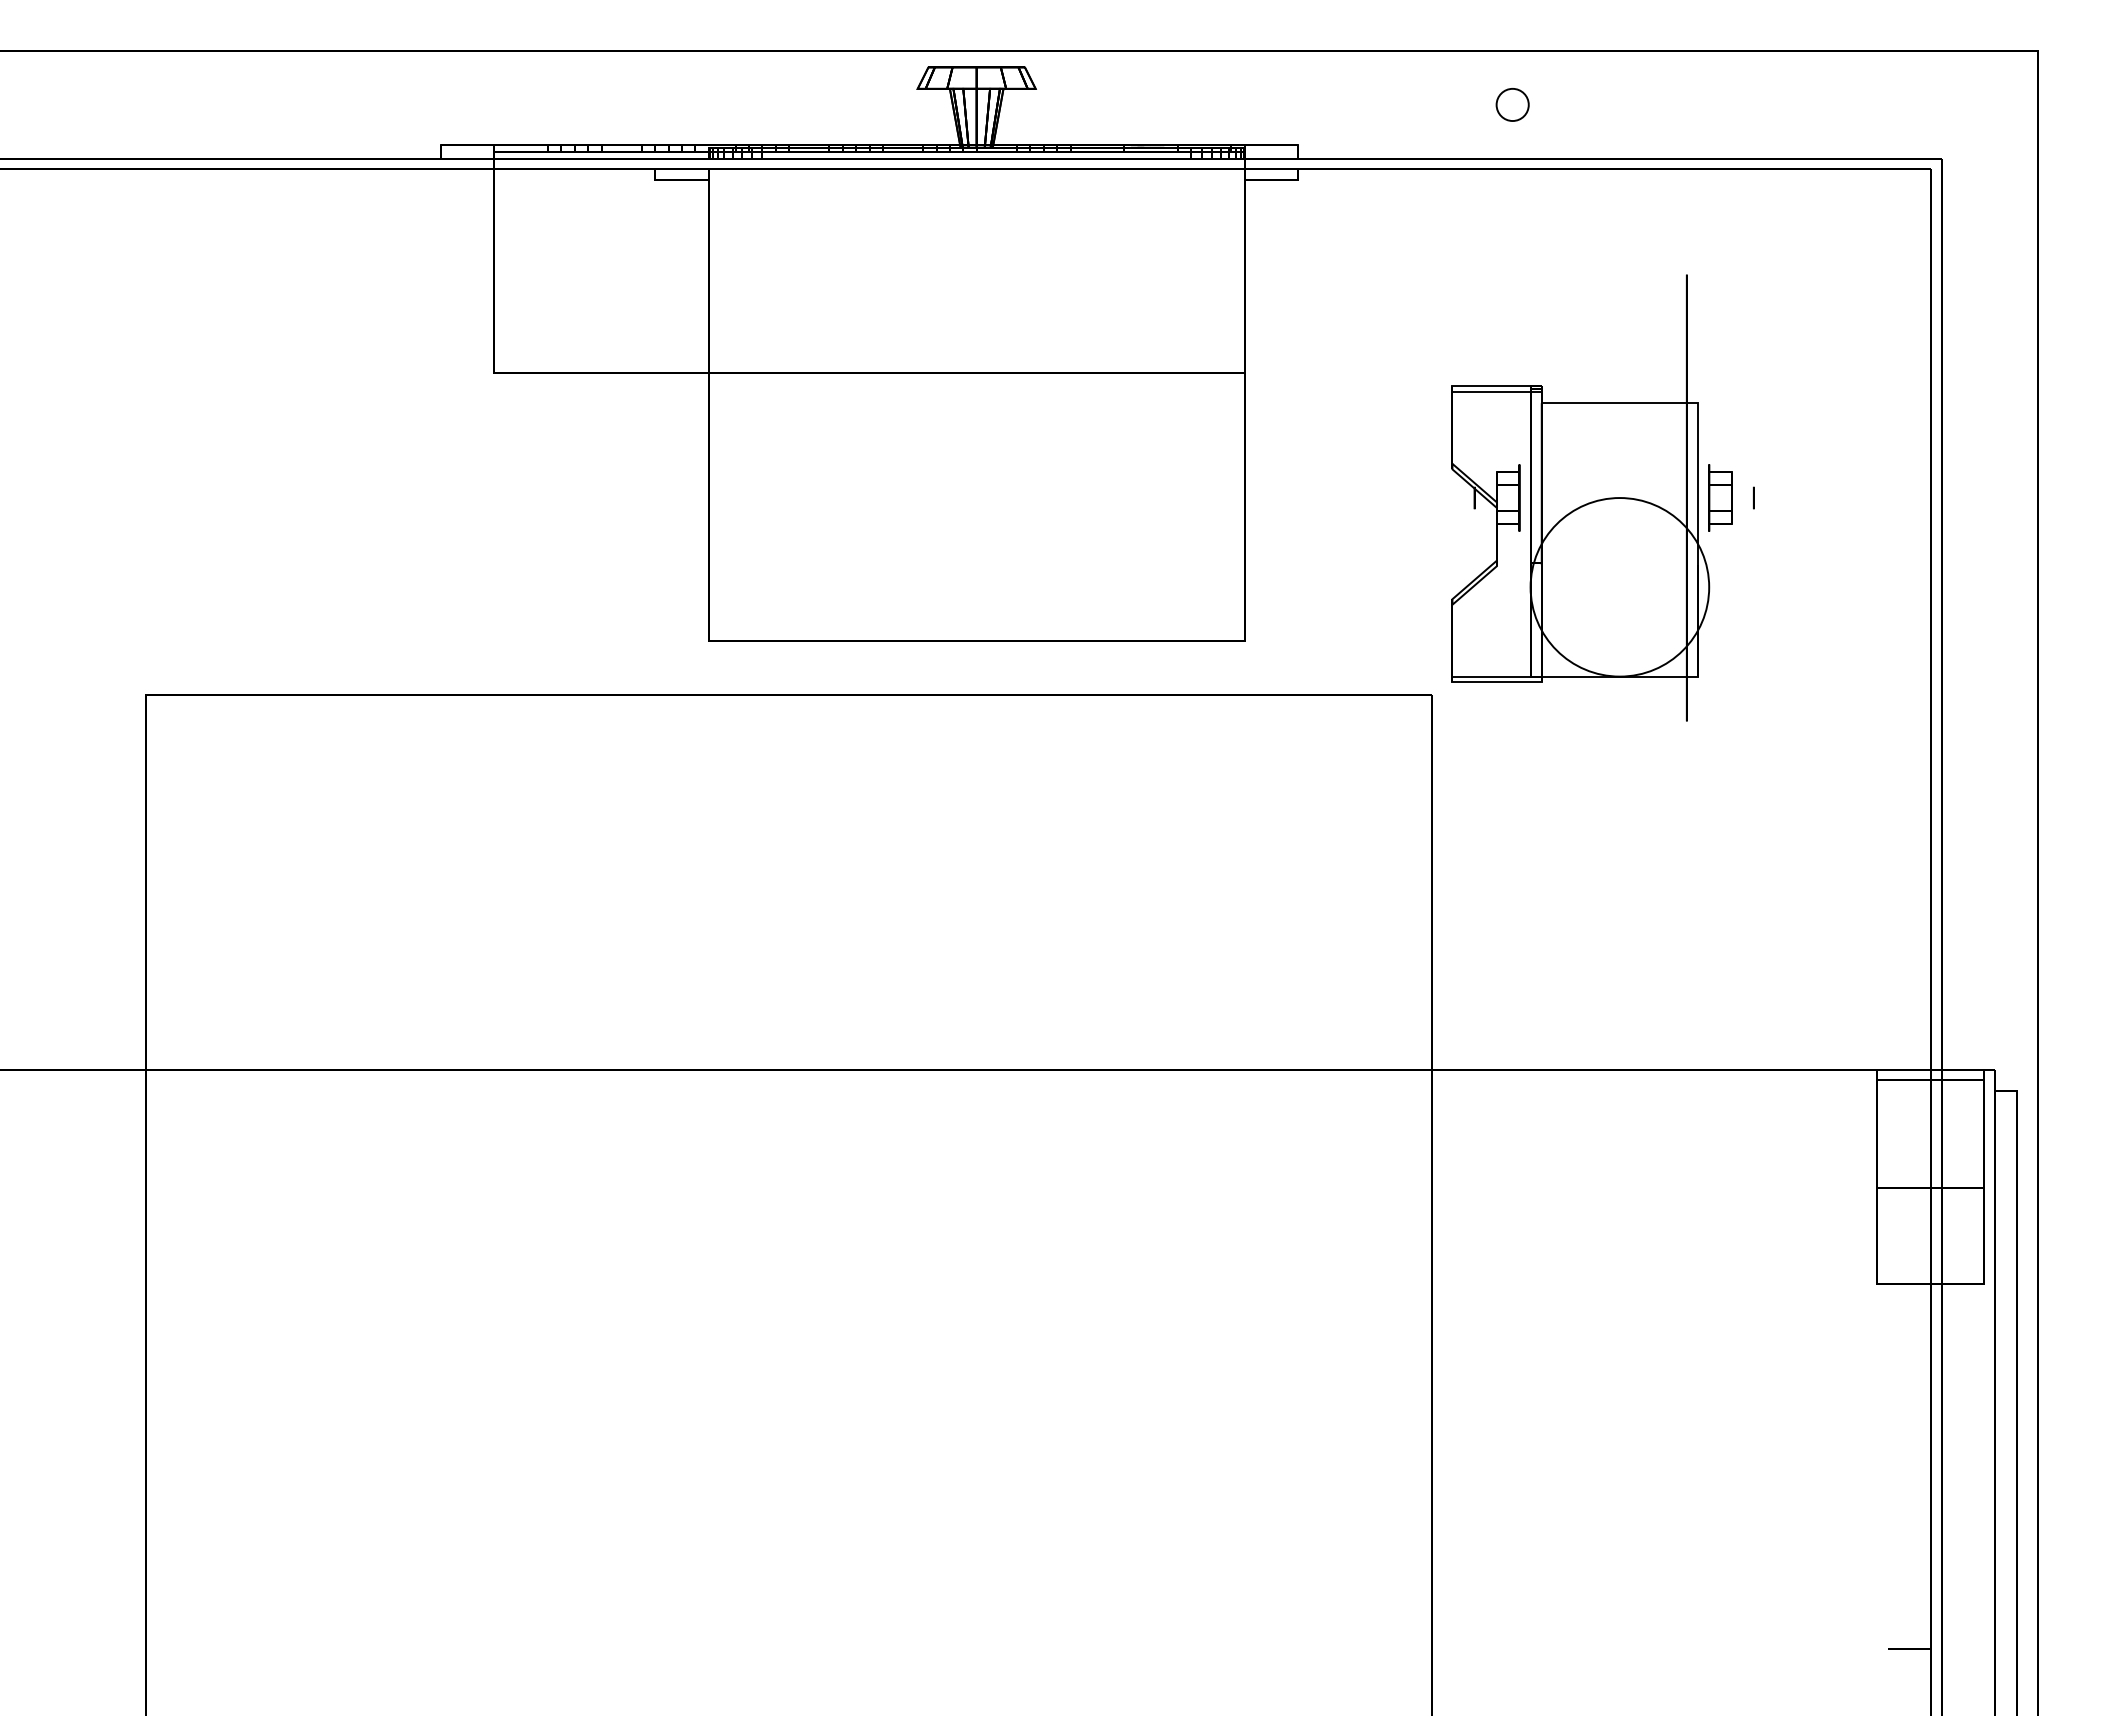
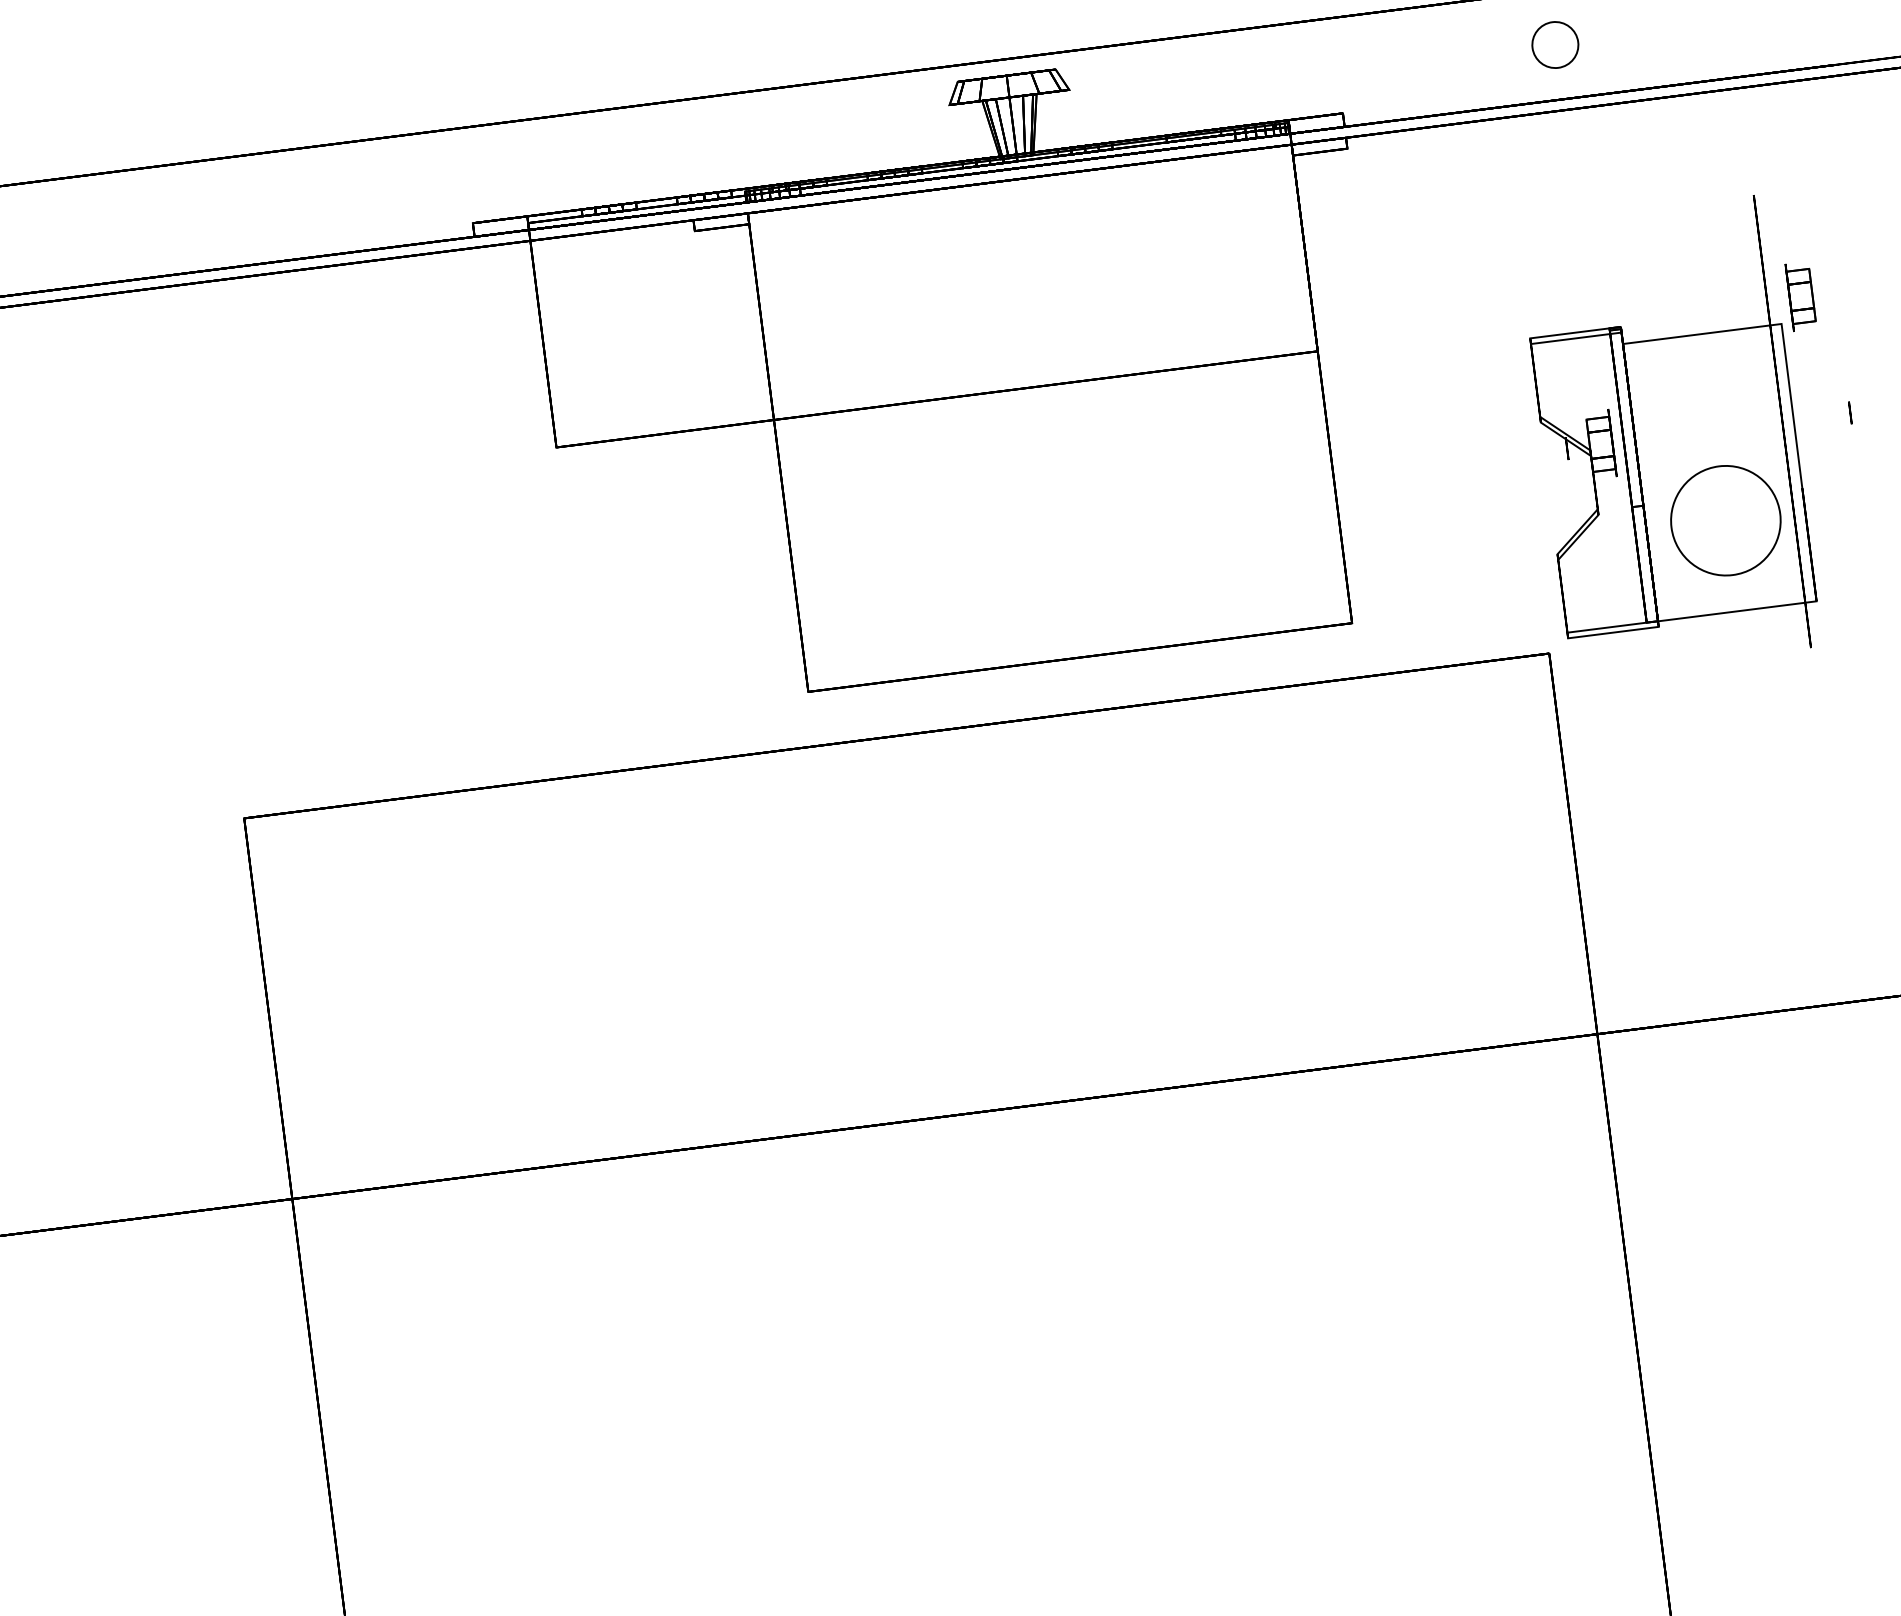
circle: (1512, 104) -> (1555, 44), size x1.4
part: (1720, 497) -> (1801, 295), moved
circle: (1619, 587) -> (1725, 520), size x0.6

